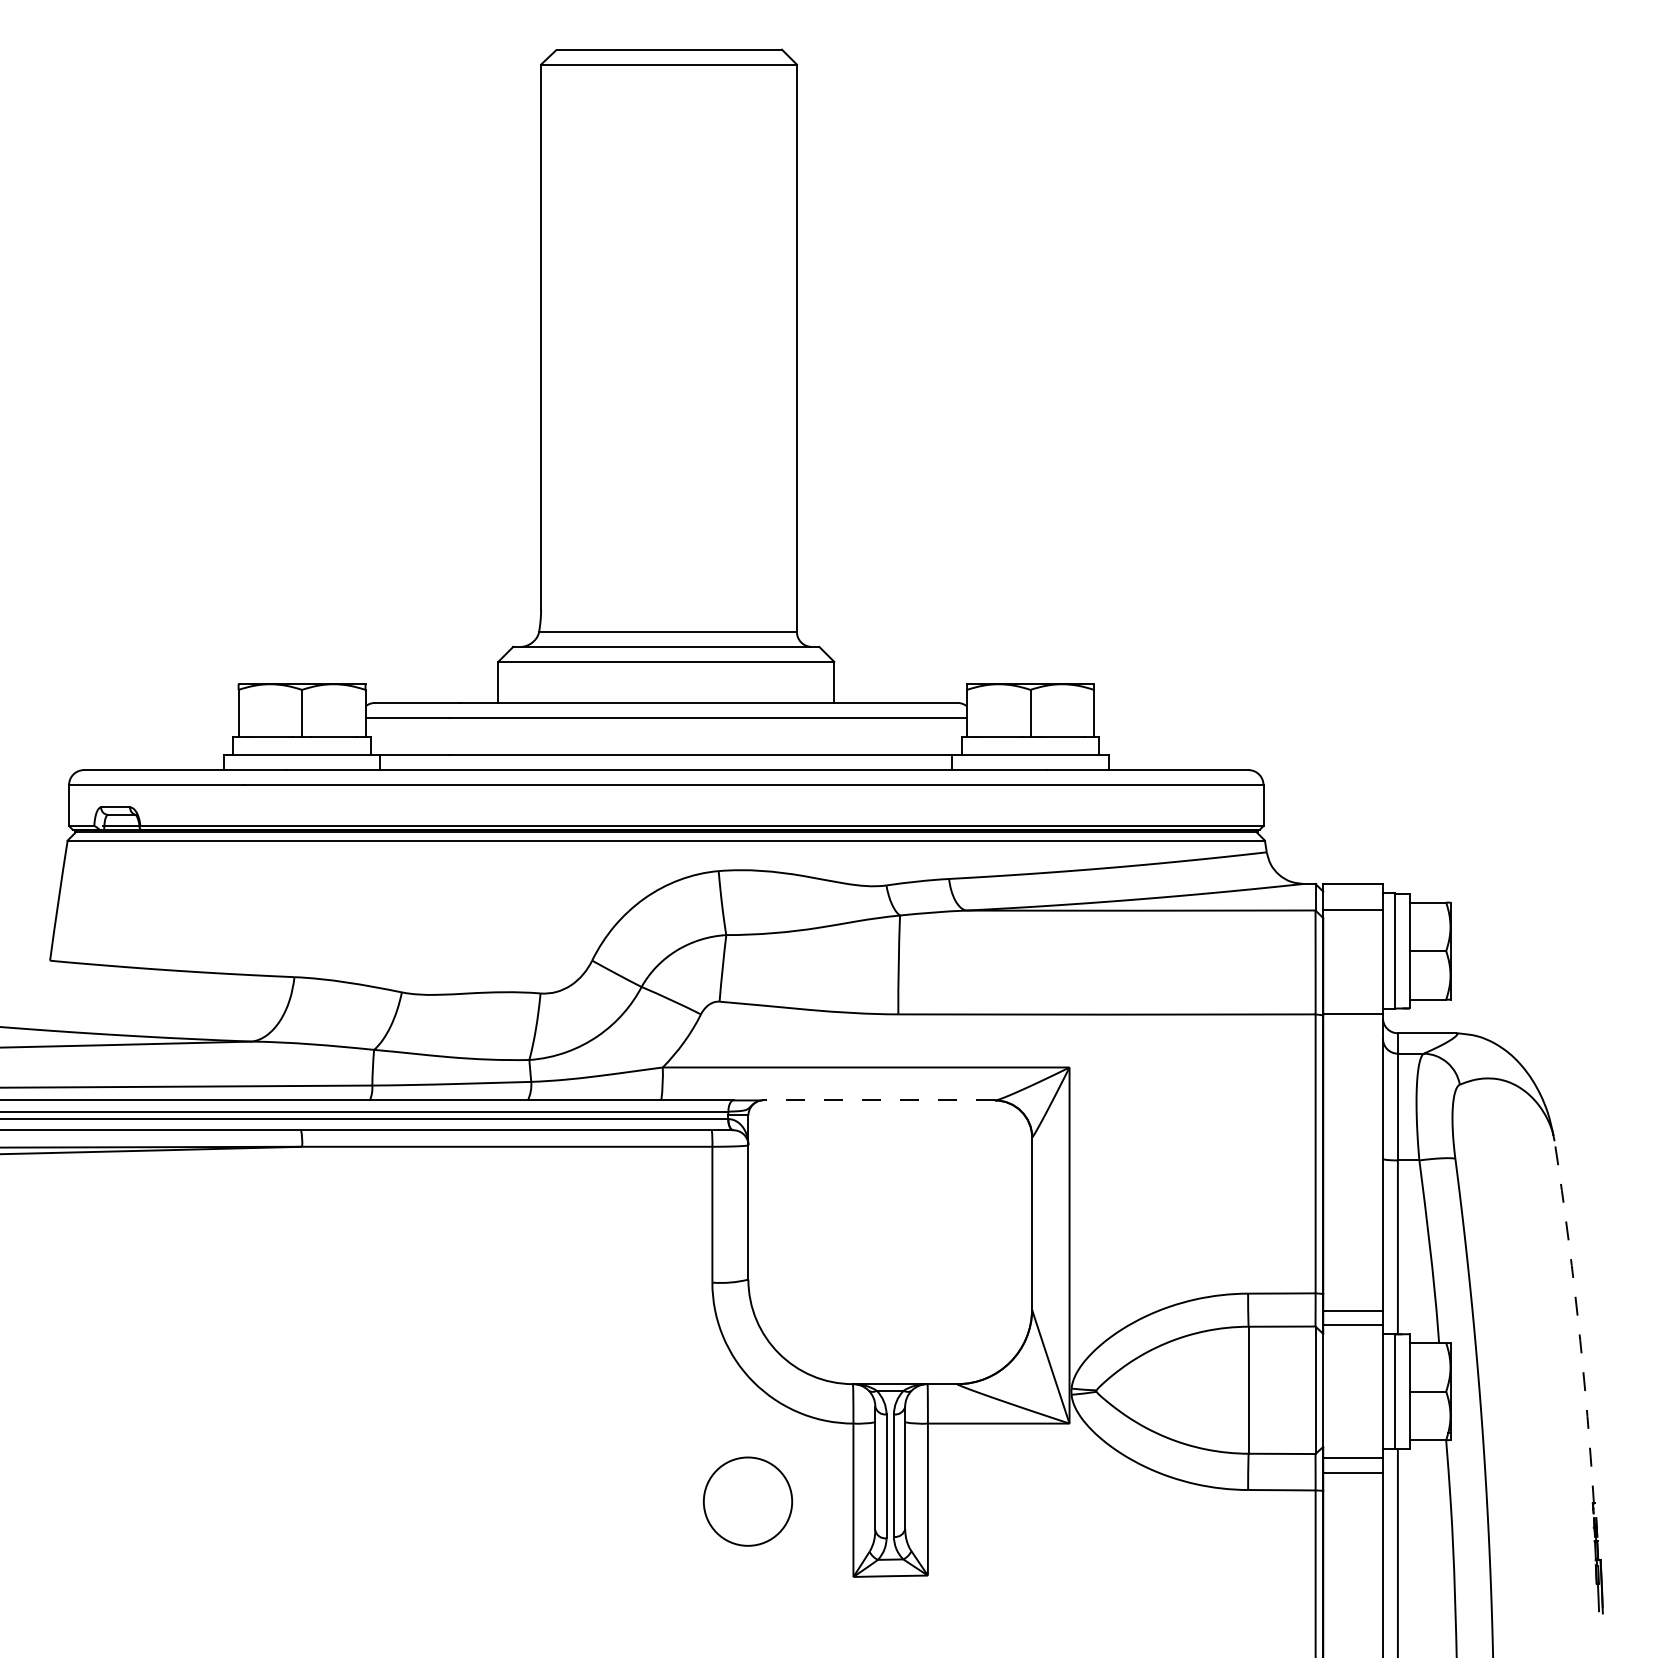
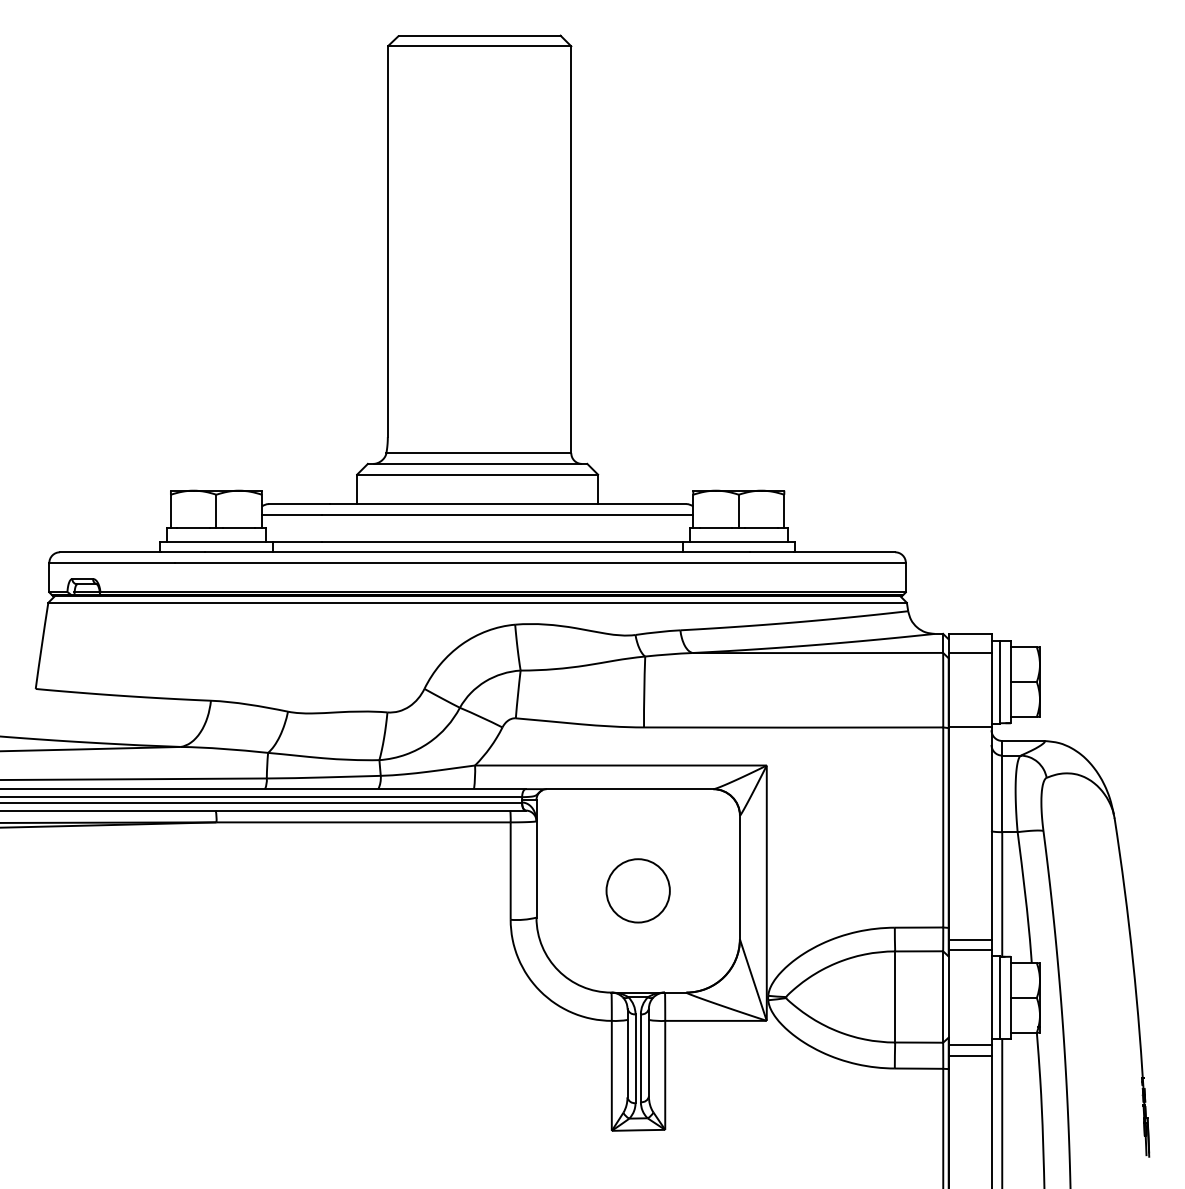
line: (878, 1100) -> (629, 789), dashed -> solid
arc: (1580, 1340) -> (1133, 961), dashed -> solid
circle: (747, 1501) -> (637, 890), moved

